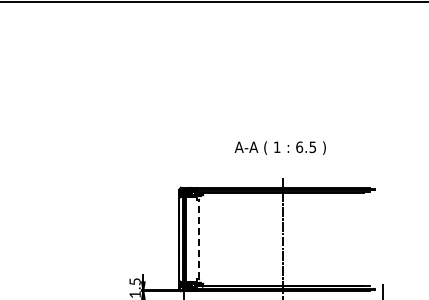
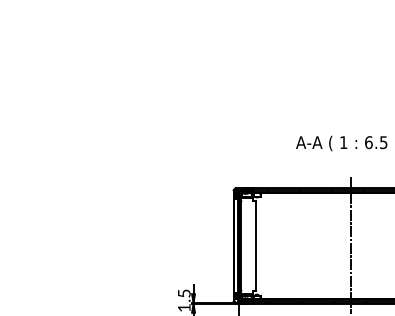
line: (199, 239) -> (256, 246), dashed -> solid

